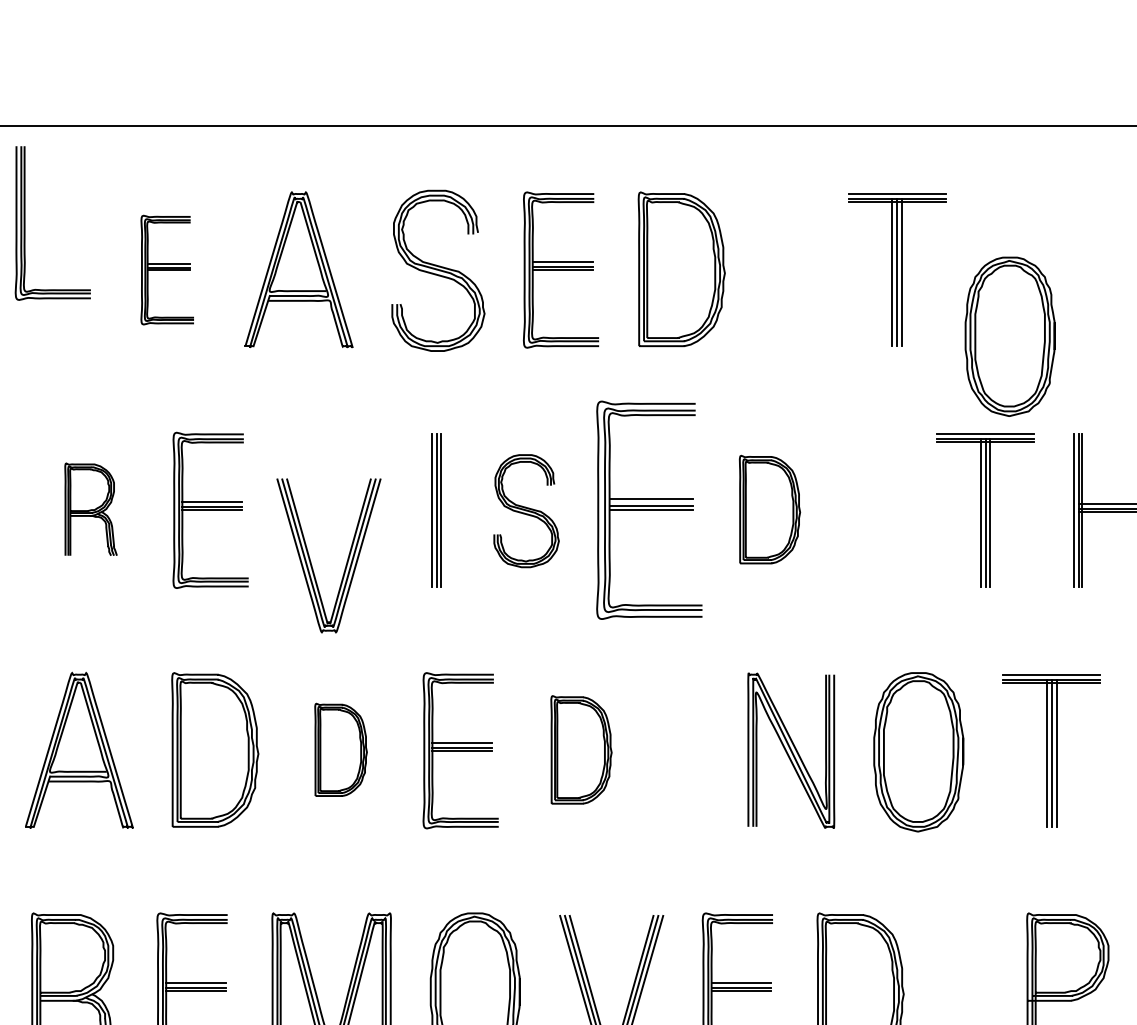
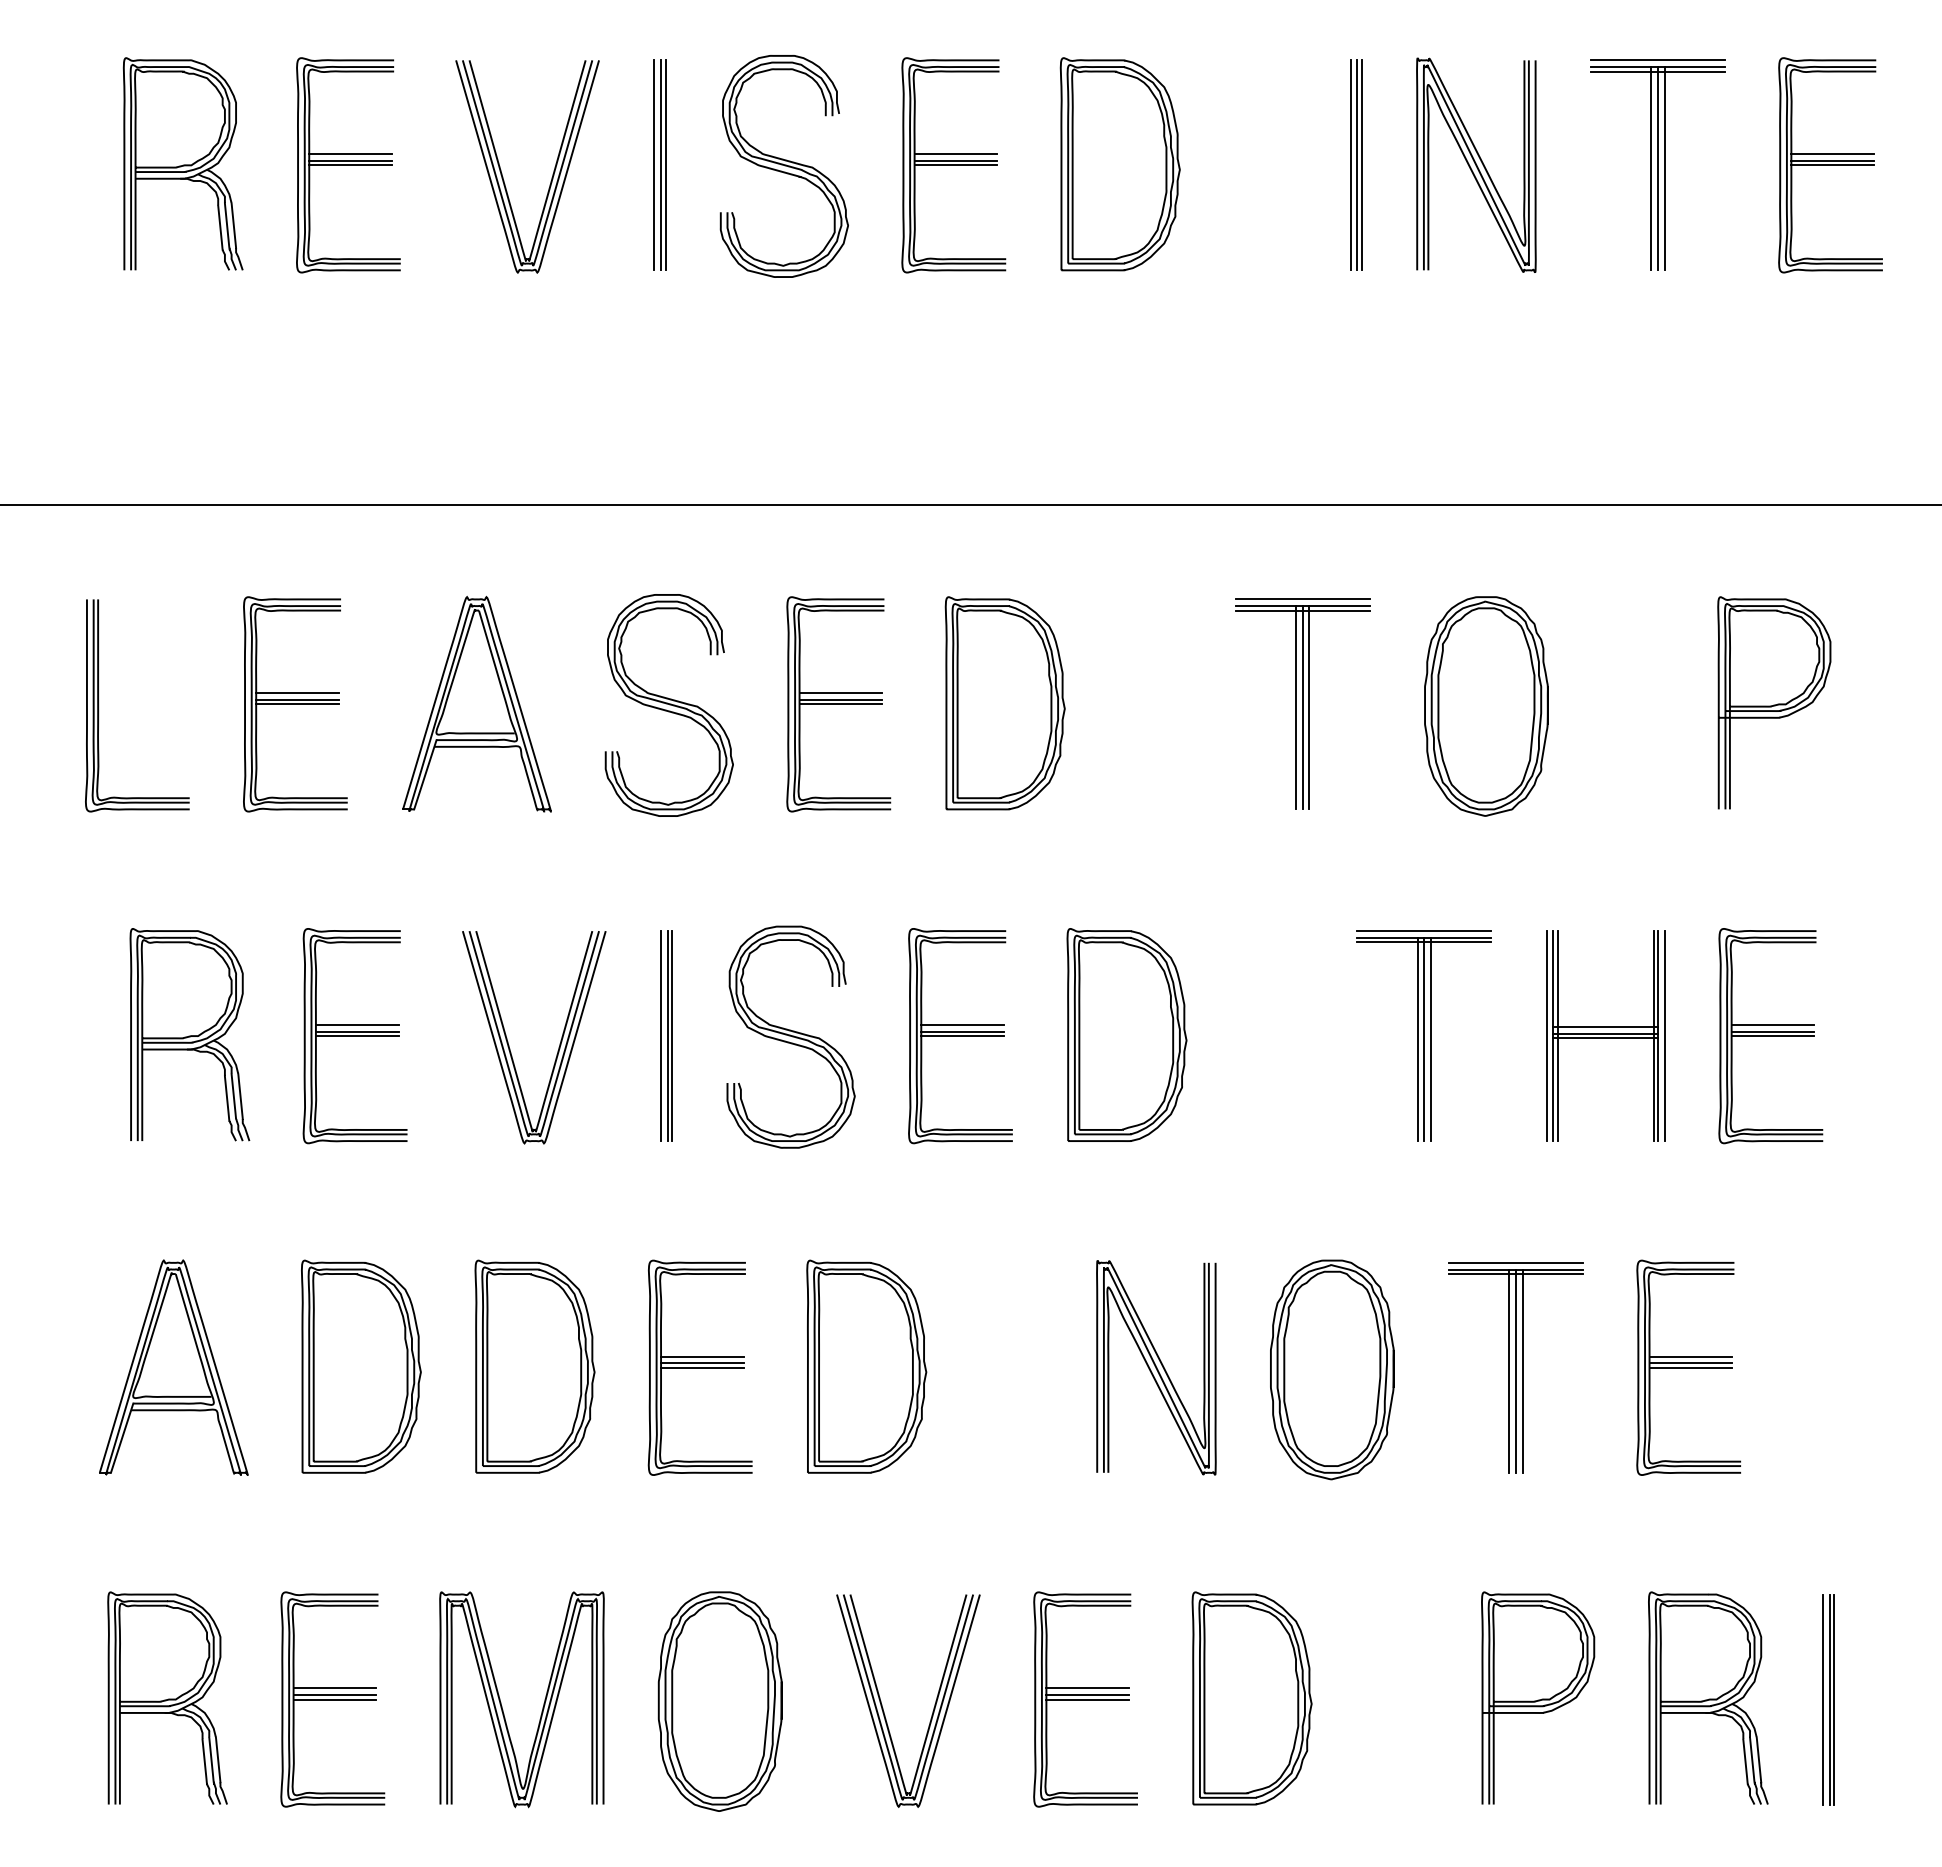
part: (25, 223) -> (99, 705), moved
part: (167, 270) -> (295, 704), size x1.43
part: (1010, 336) -> (1486, 706), moved
part: (90, 509) -> (189, 1034), size x1.67
part: (769, 509) -> (1126, 1034), size x1.43
part: (526, 510) -> (790, 1036), size x1.43
part: (649, 510) -> (960, 1036), size x0.71
part: (347, 559) -> (559, 1043), moved
part: (340, 749) -> (534, 1366), size x1.67
part: (581, 749) -> (866, 1366), size x1.43

